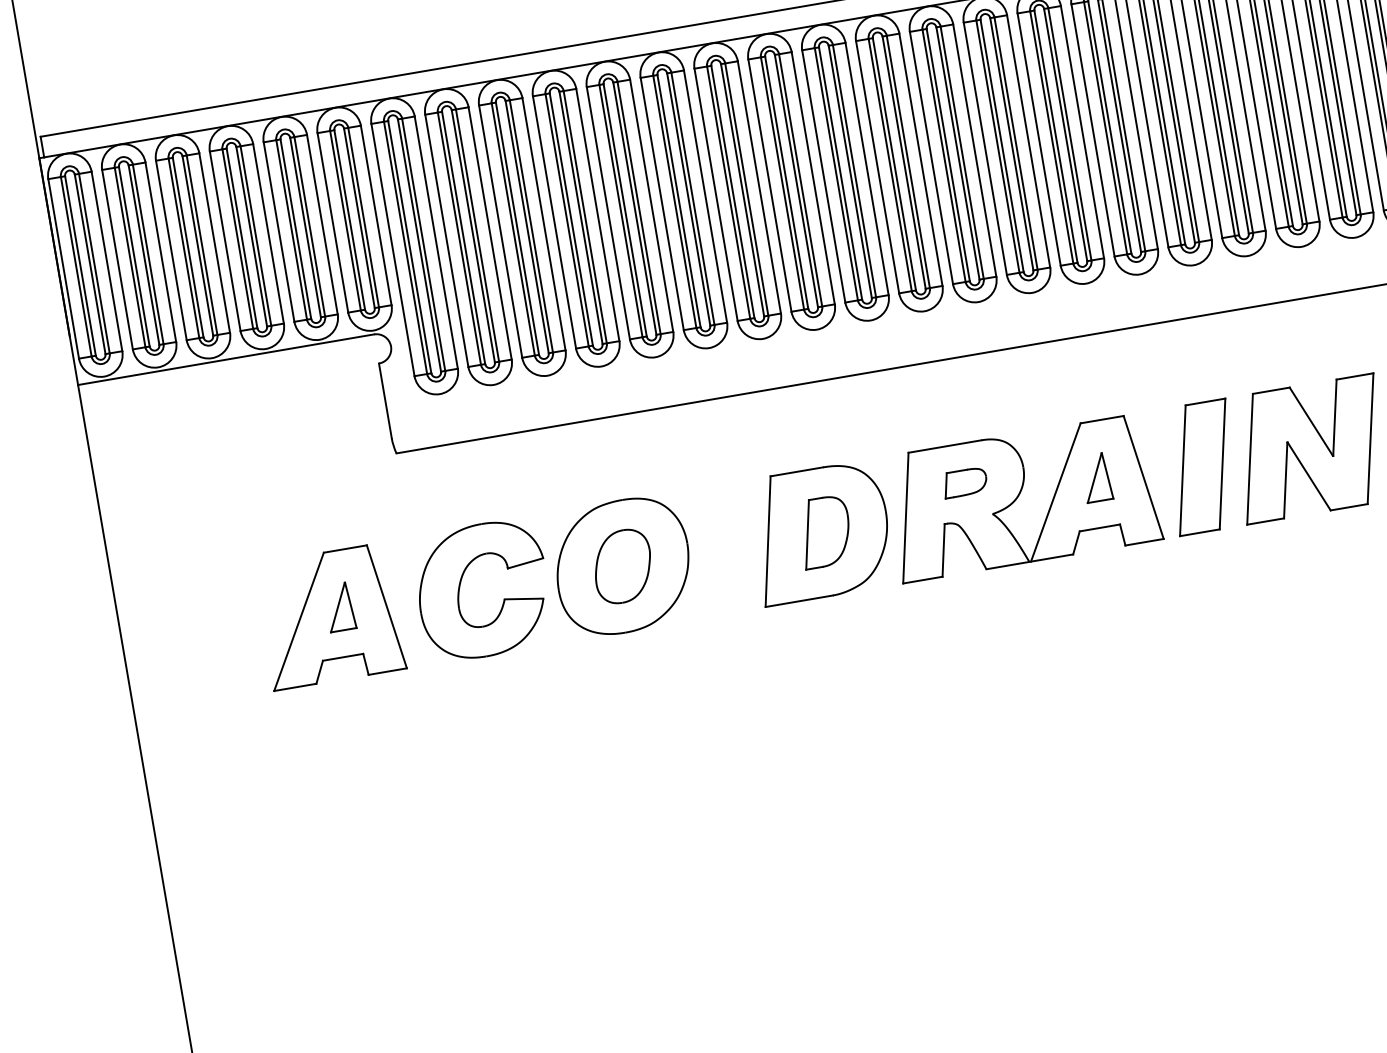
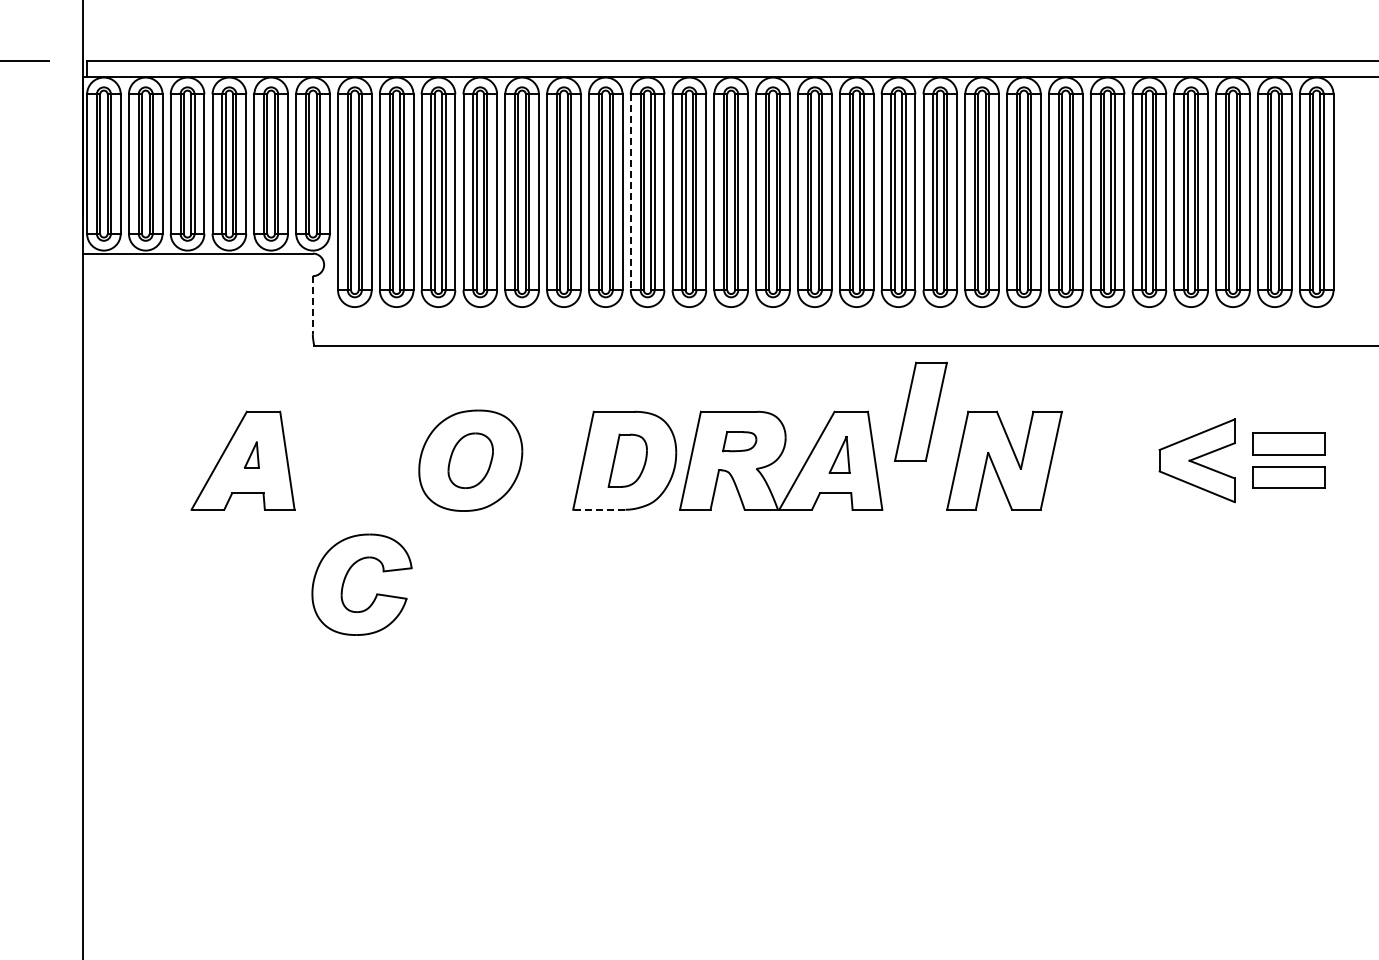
line: (769, 185) -> (630, 192), solid -> dashed
line: (385, 401) -> (312, 305), solid -> dashed
part: (1202, 467) -> (920, 411), moved
part: (460, 588) -> (345, 580), moved
line: (798, 601) -> (598, 509), solid -> dashed
part: (339, 606) -> (251, 454), size x0.7

